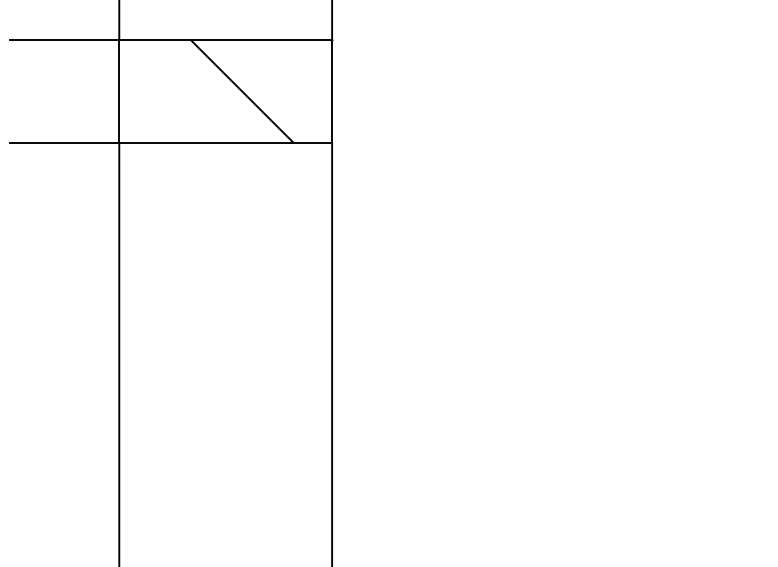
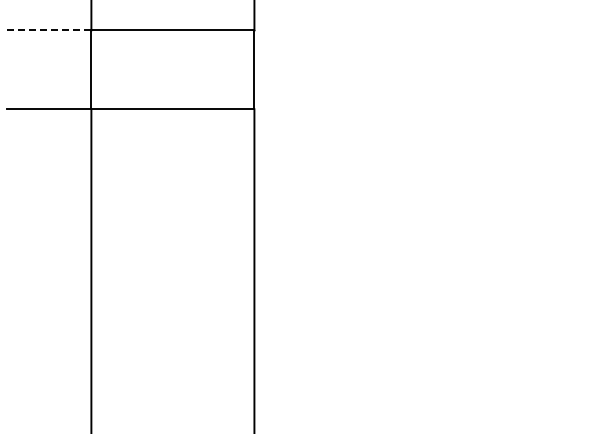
line: (63, 40) -> (48, 30), solid -> dashed
hatch: (240, 90) -> (184, 69), removed

